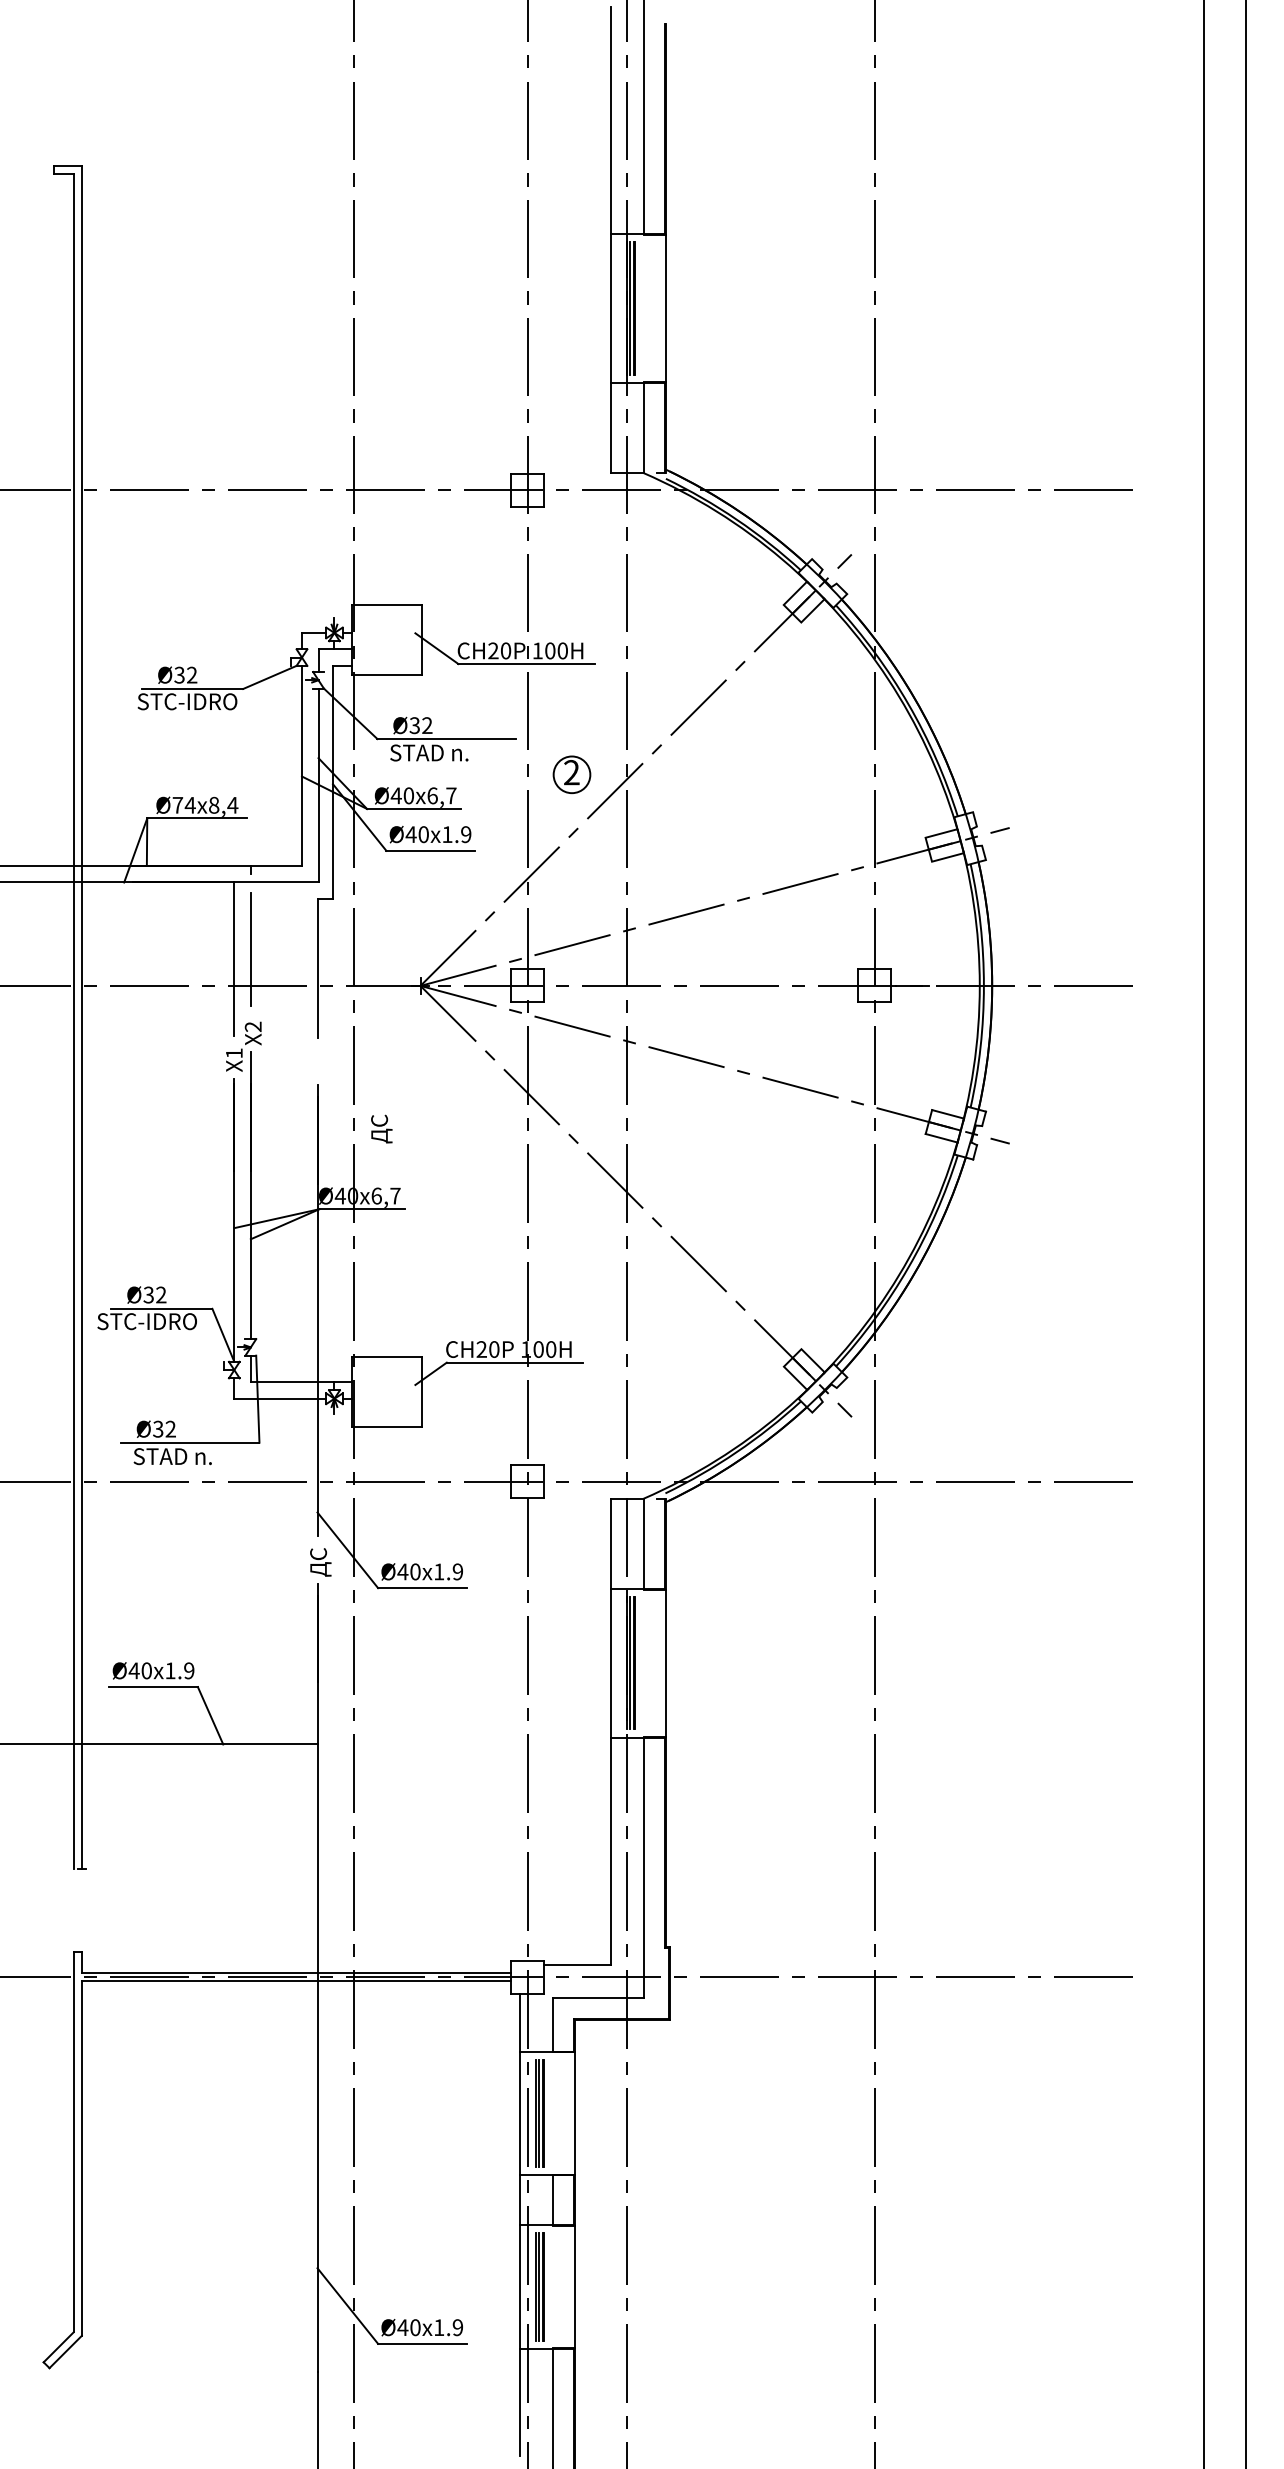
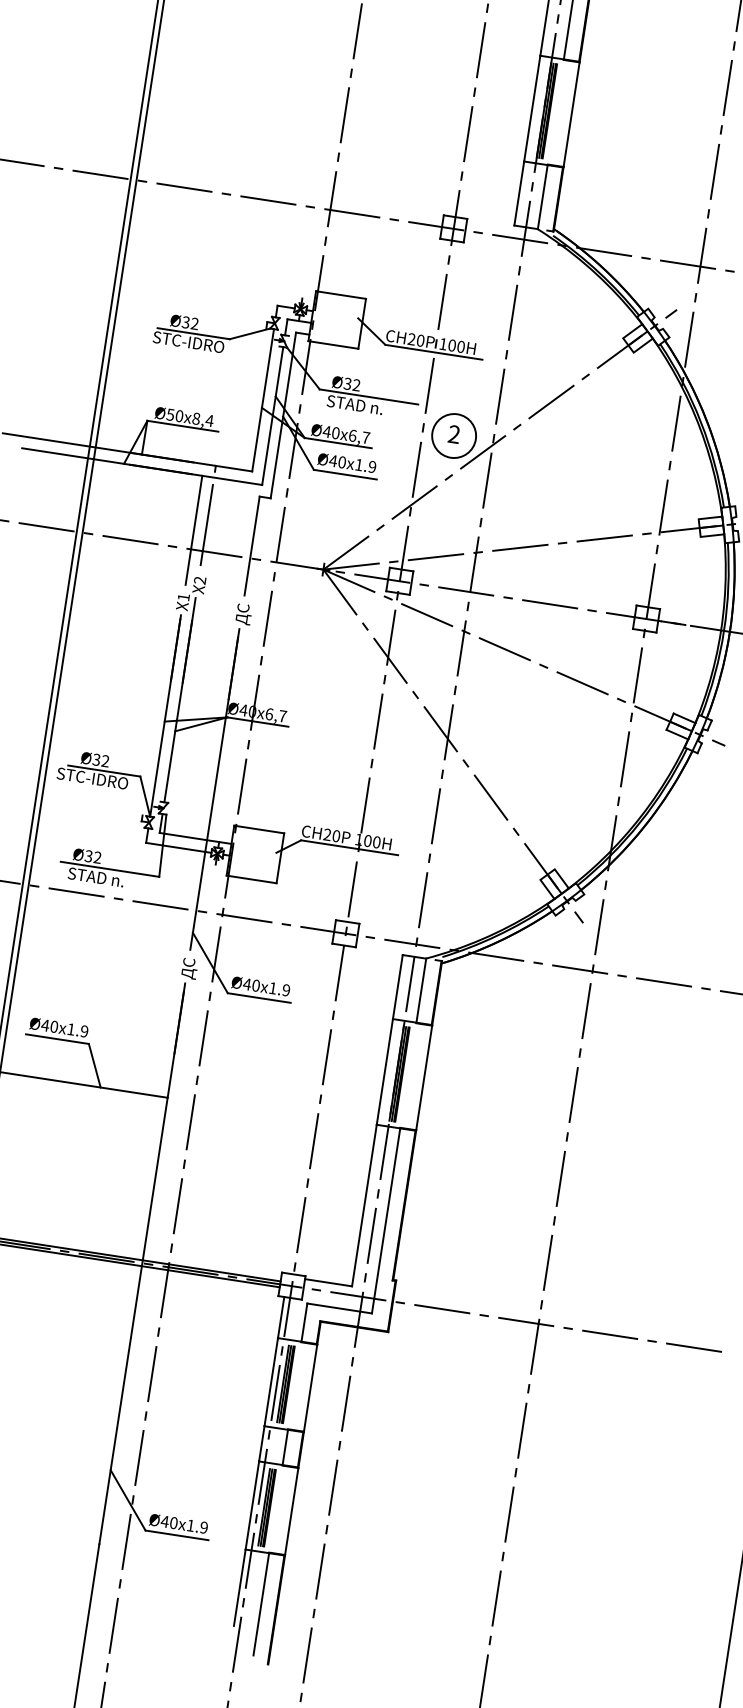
circle: (571, 774) -> (453, 435), size x1.67
text: (183, 804) -> (174, 414), Ø74 -> Ø50
text: (381, 1128) -> (243, 613), moved

